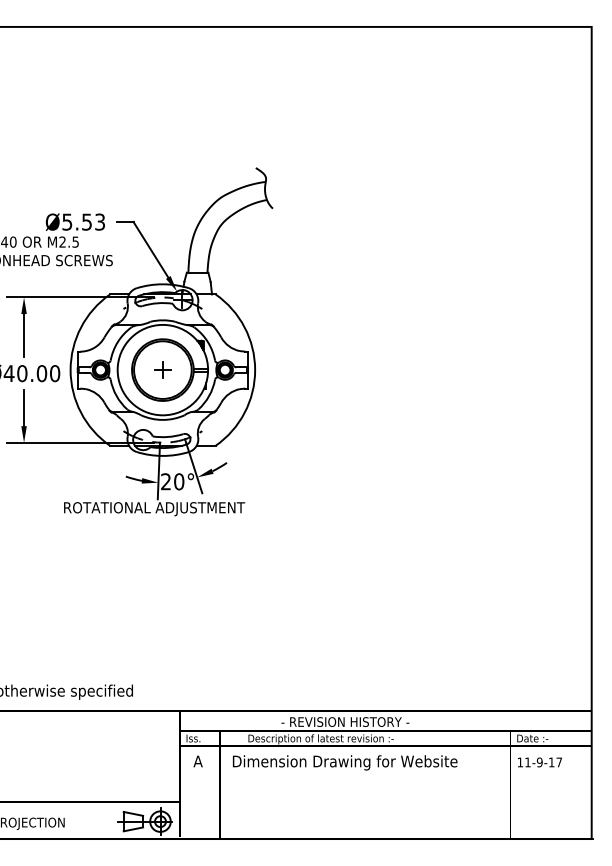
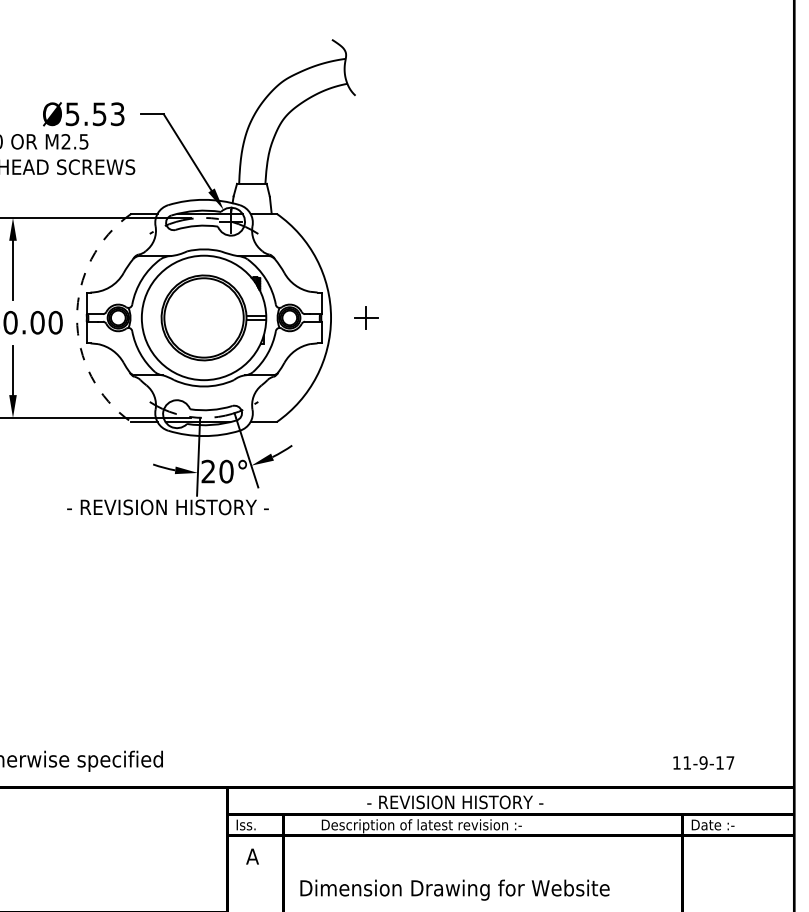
part: (162, 369) -> (365, 317), moved
arc: (70, 370) -> (76, 318), solid -> dashed
text: (154, 509) -> (192, 509), ROTATIONAL ADJUSTMENT -> - REVISION HISTORY -
text: (345, 762) -> (455, 889), moved
text: (539, 762) -> (703, 763), moved

